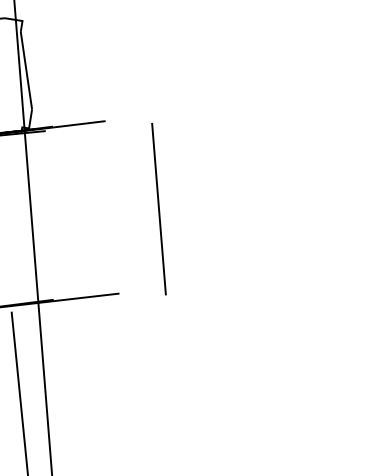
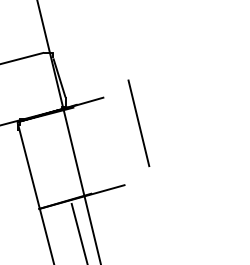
line: (158, 209) -> (138, 123), moved

